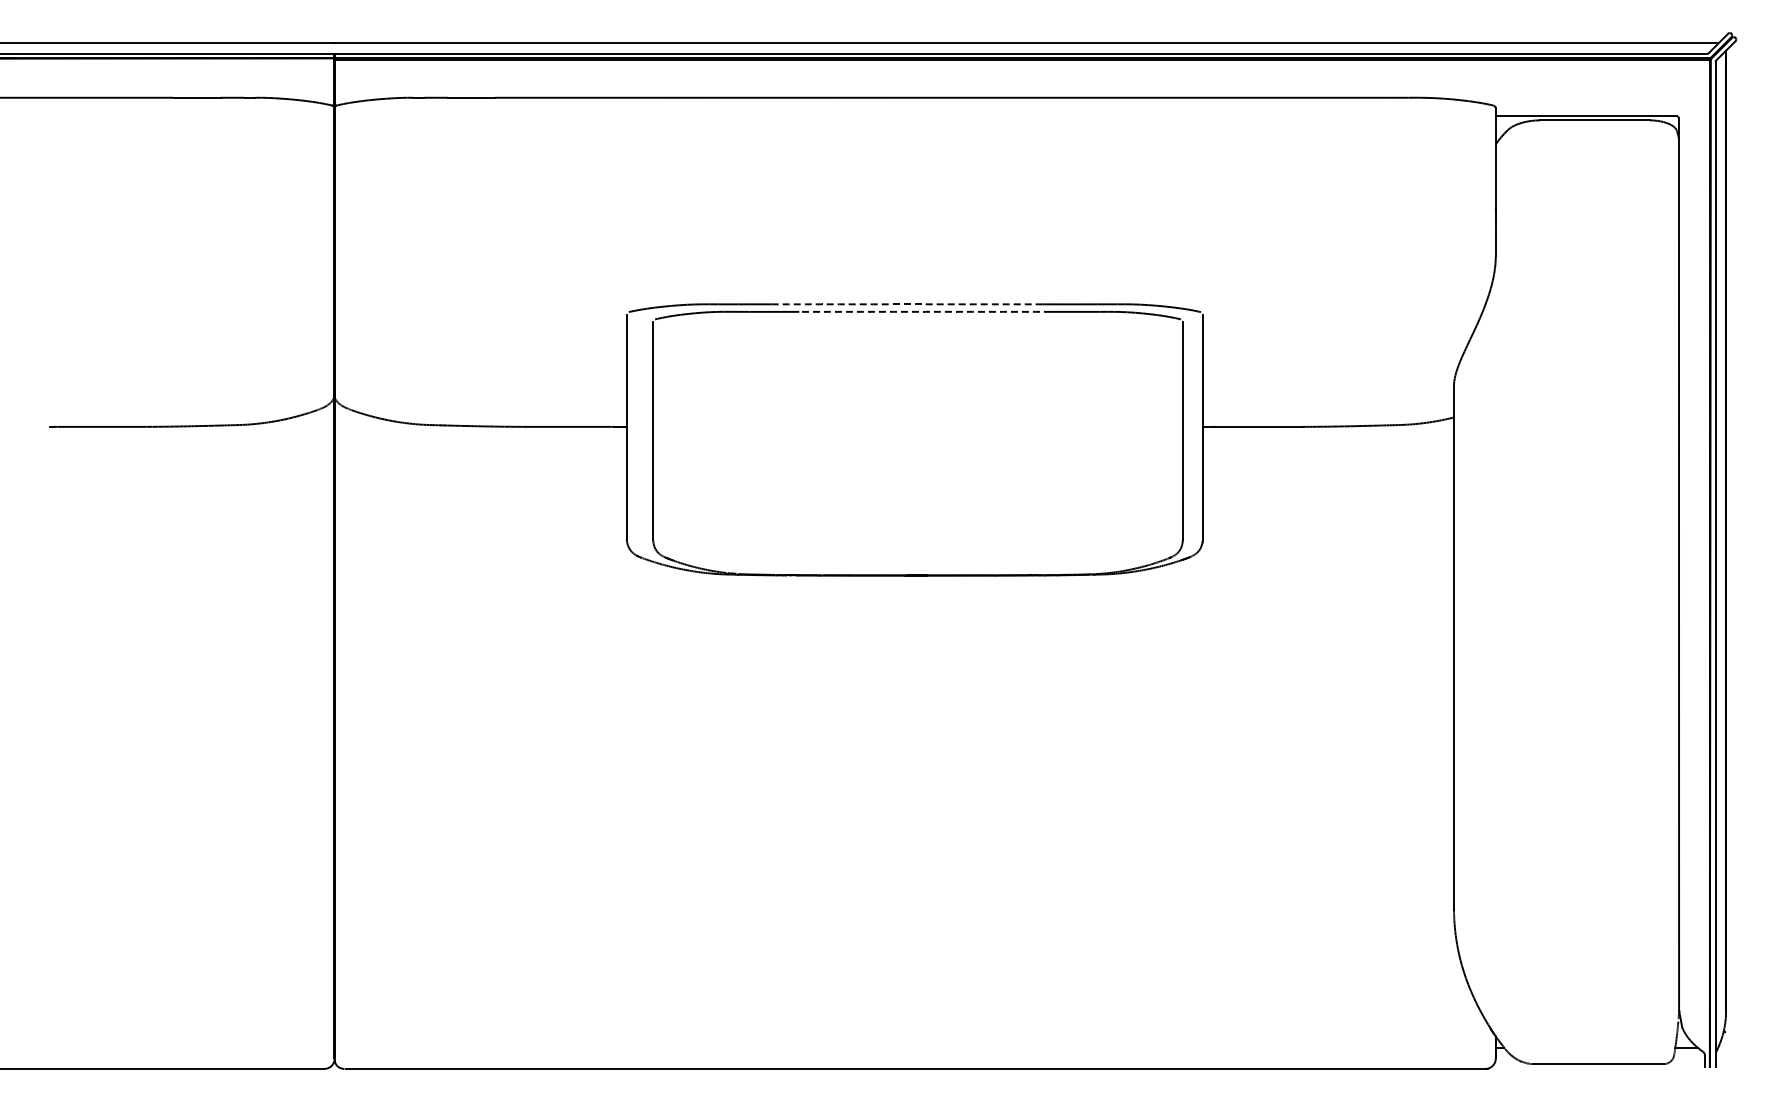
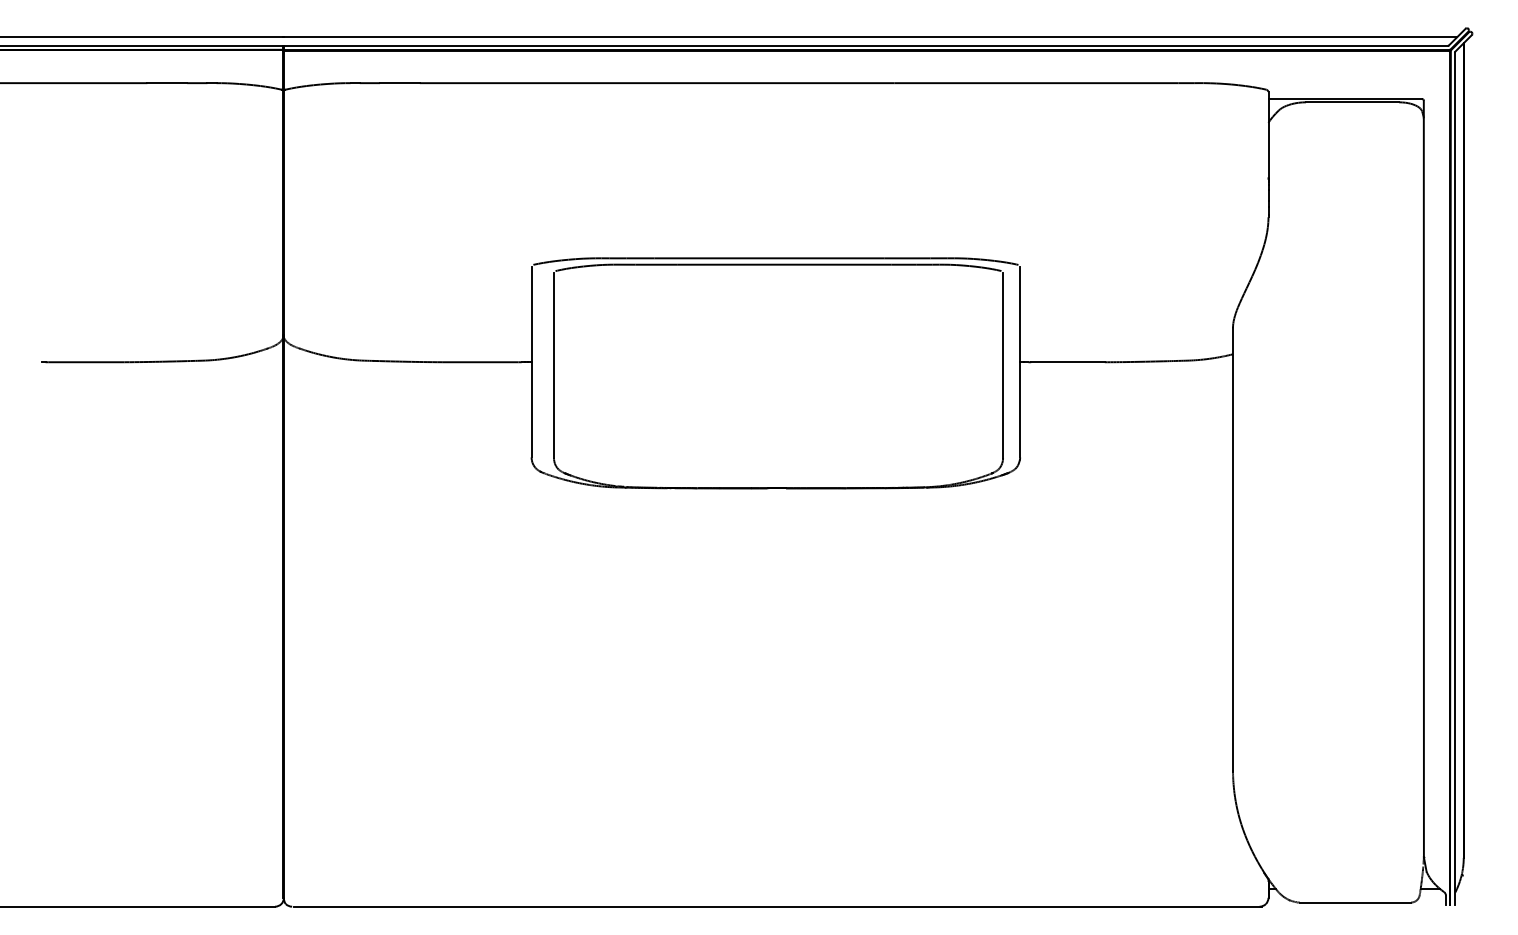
arc: (907, 304) -> (769, 258), dashed -> solid
arc: (925, 311) -> (784, 264), dashed -> solid

